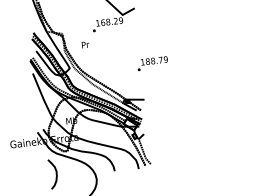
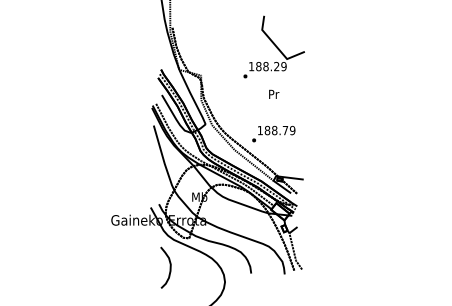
text: (102, 22) -> (258, 66), 168.29 -> 188.29
text: (85, 44) -> (274, 93), moved
text: (152, 63) -> (273, 133), moved

